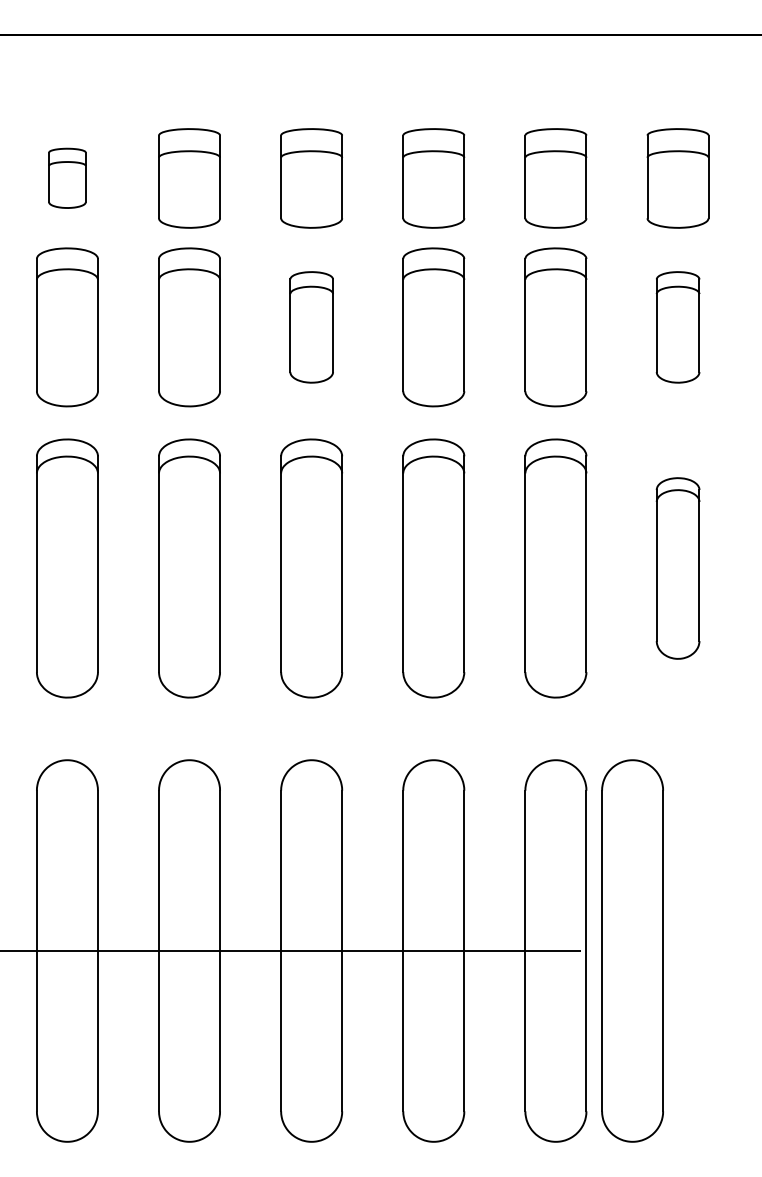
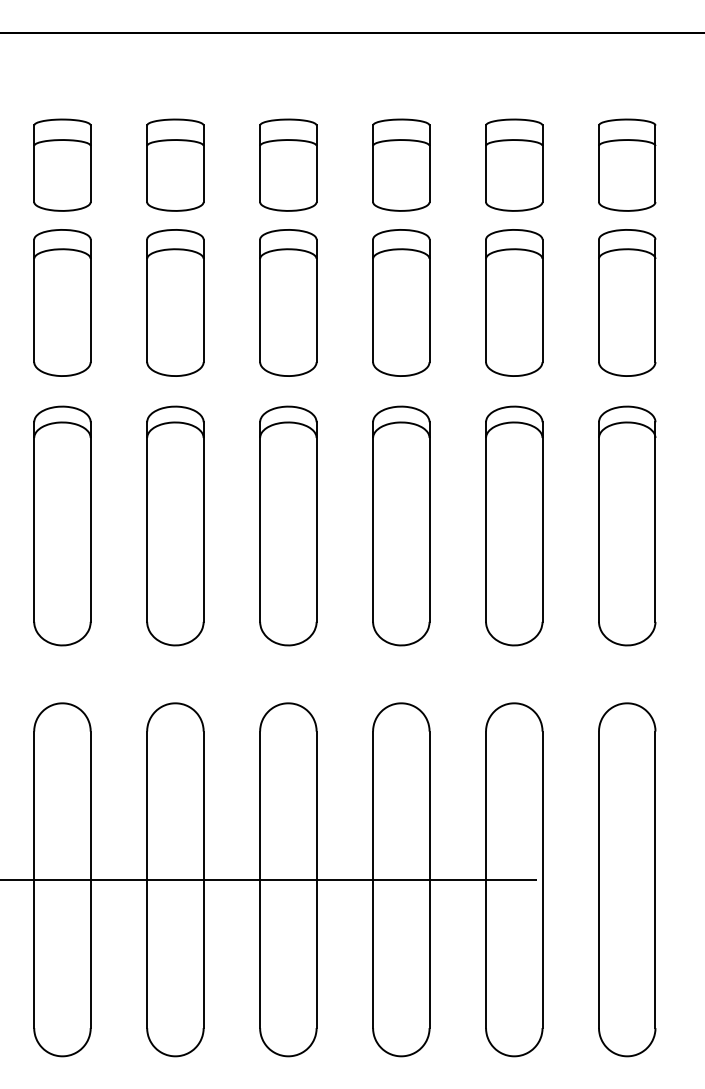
part: (67, 177) -> (62, 164), size x1.67
part: (311, 326) -> (288, 302), size x1.43
part: (678, 326) -> (627, 302), size x1.43
part: (678, 567) -> (627, 525), size x1.43
part: (632, 950) -> (627, 879), moved

